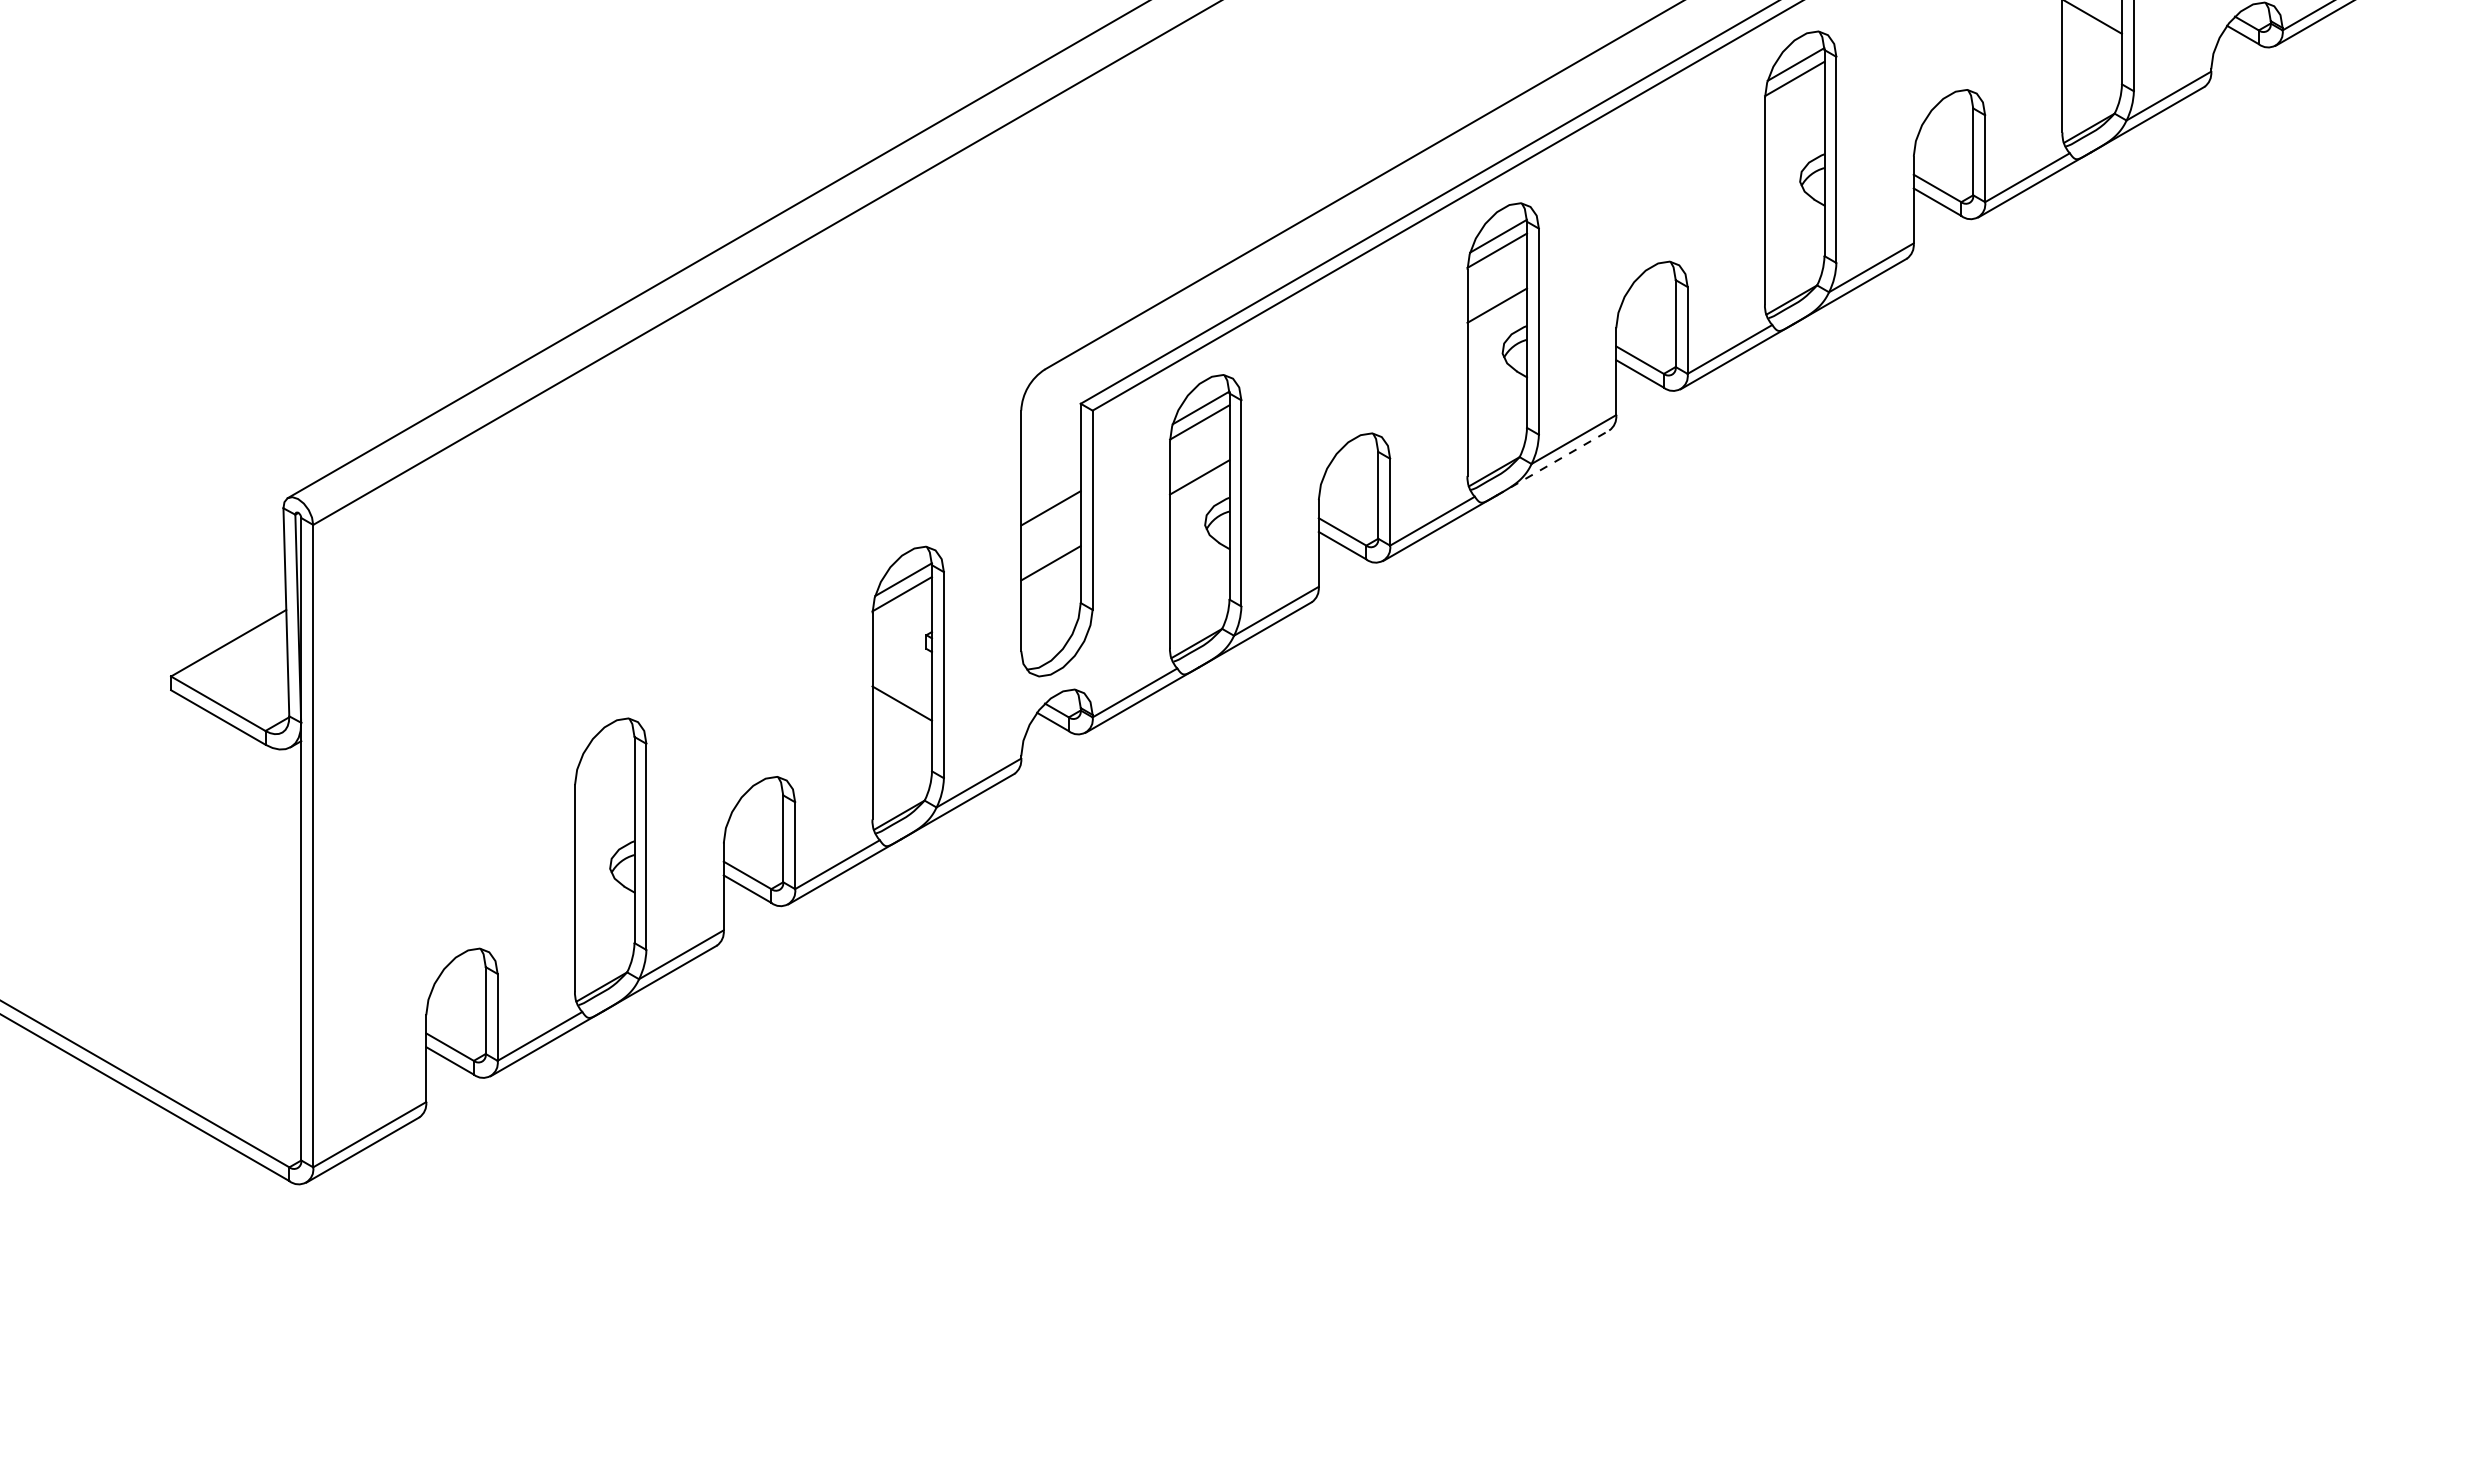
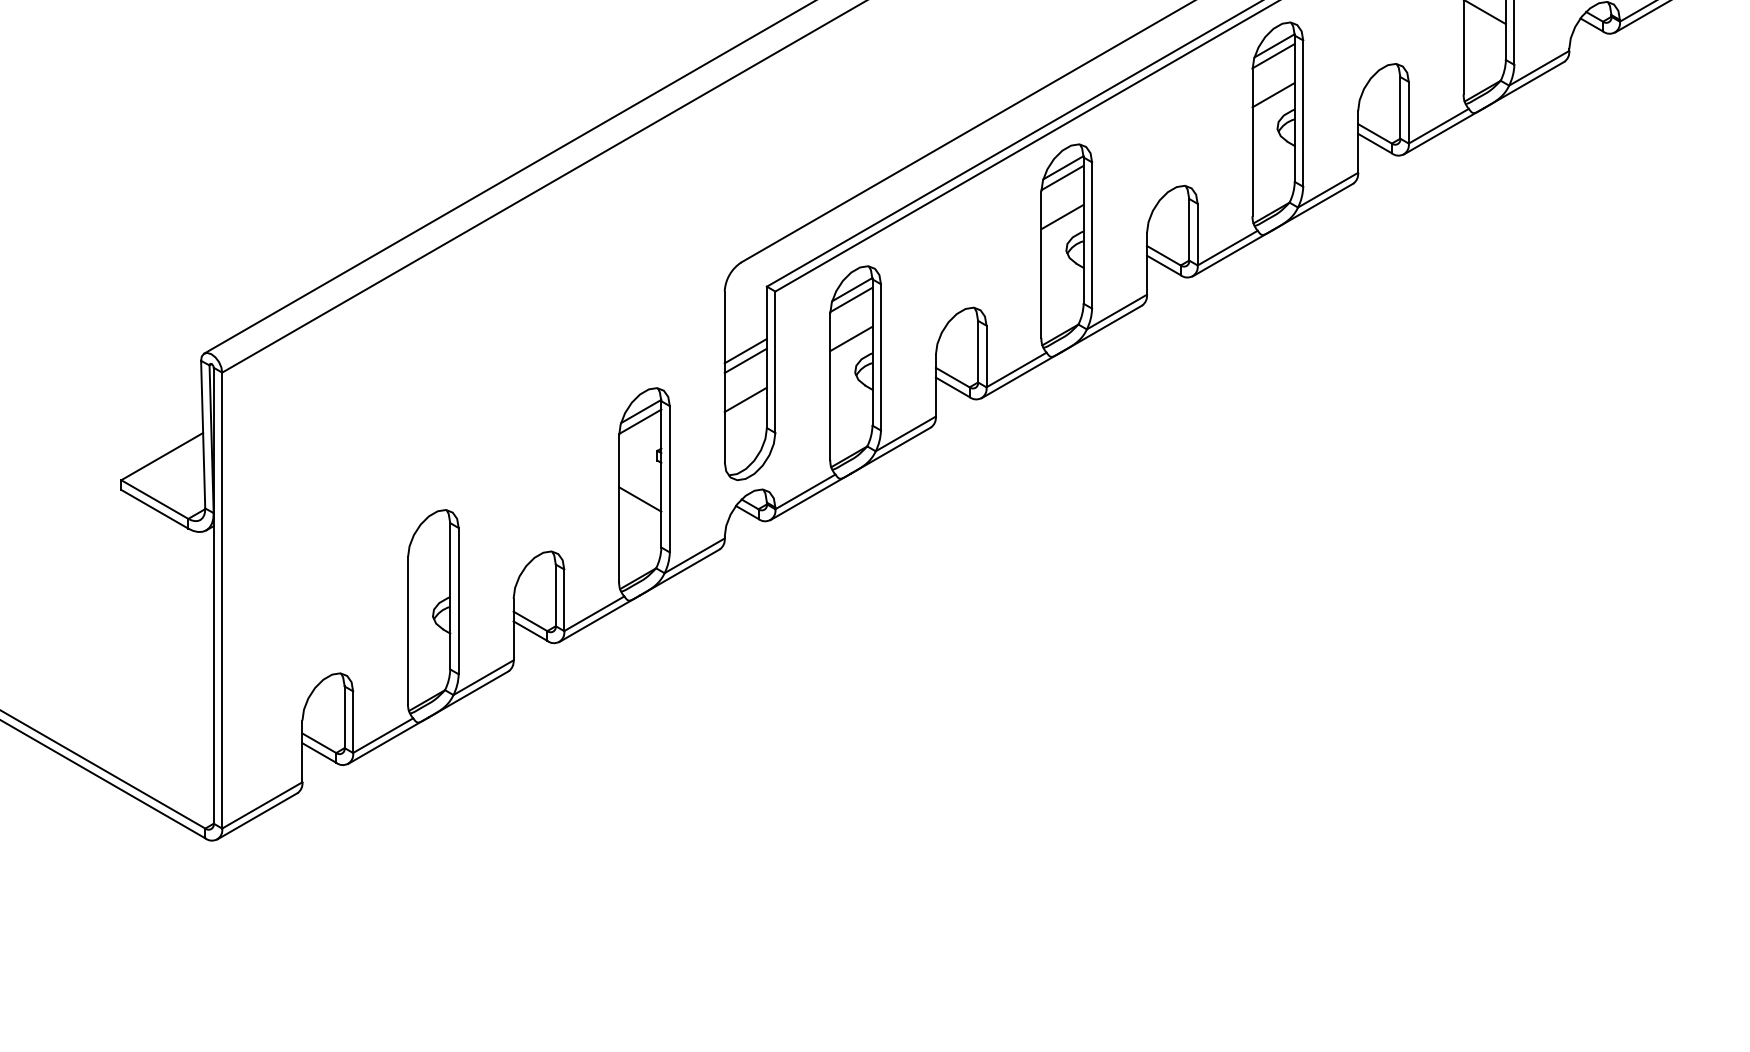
line: (1794, 133) -> (1273, 94), added
line: (1553, 462) -> (1102, 328), dashed -> solid
line: (1050, 494) -> (745, 351), added

